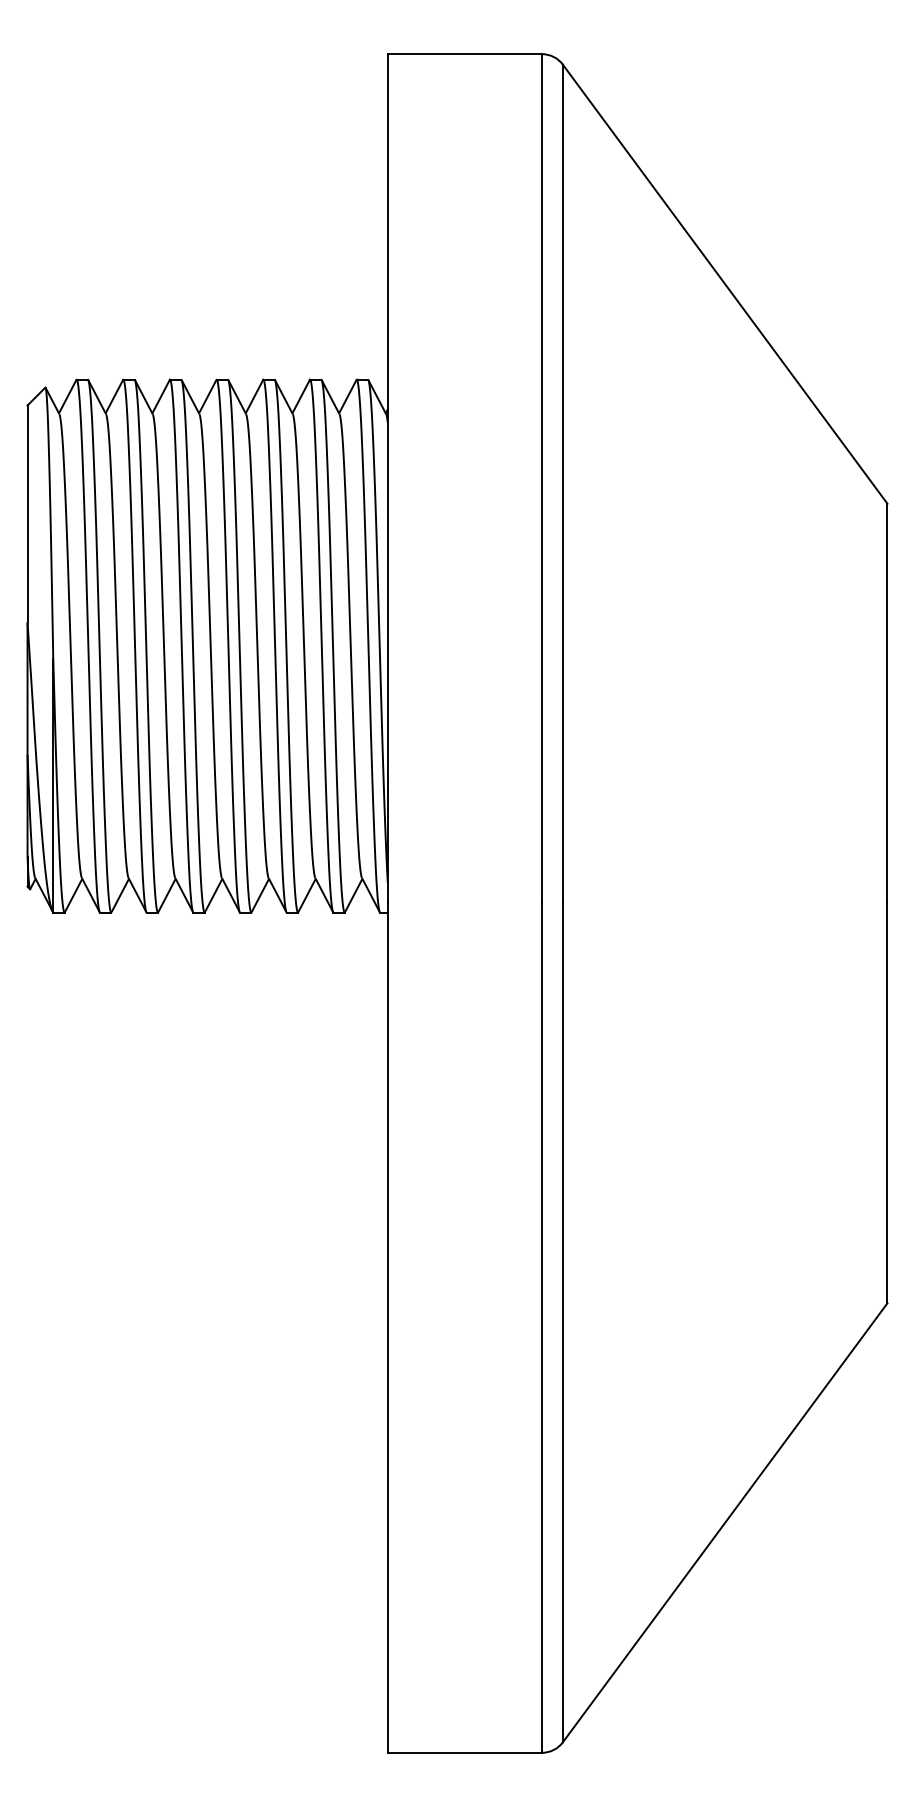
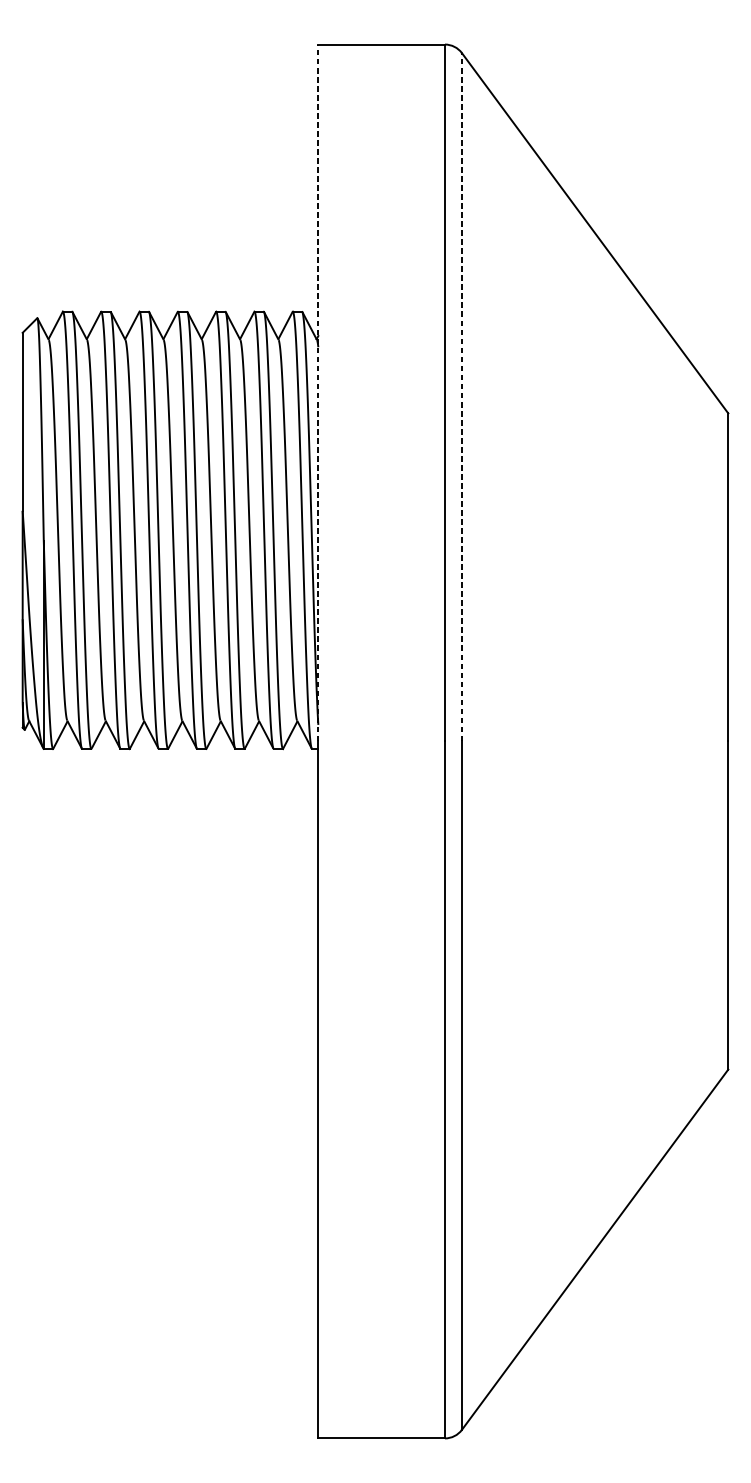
line: (387, 478) -> (318, 392), solid -> dashed
line: (562, 483) -> (461, 396), solid -> dashed

